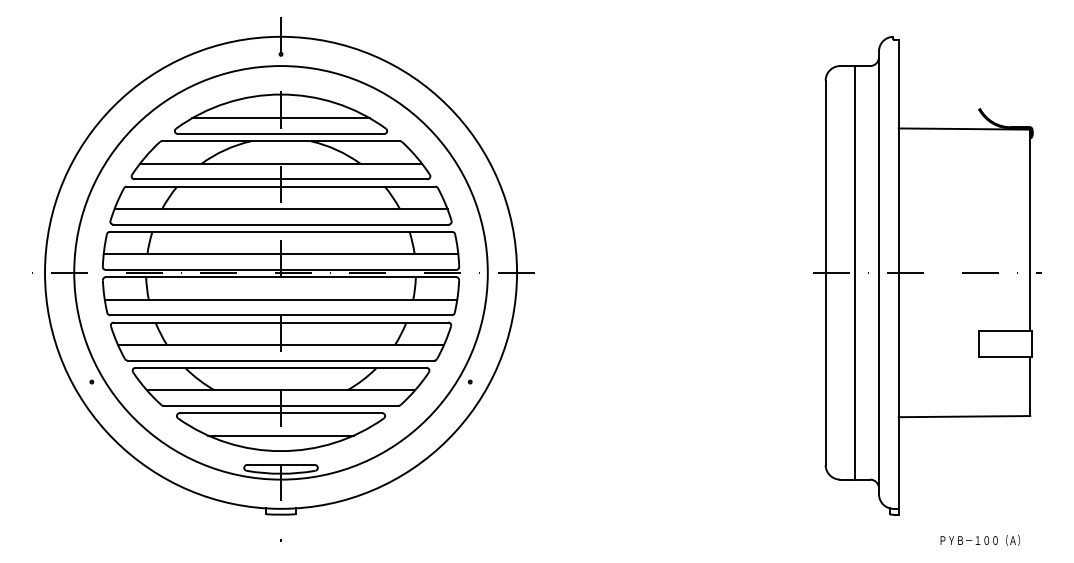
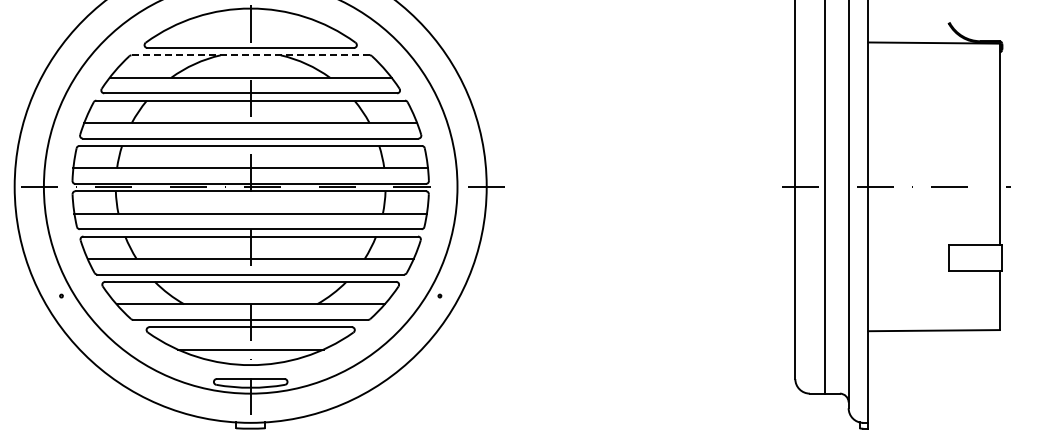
line: (280, 118) -> (250, 32), removed
line: (280, 141) -> (250, 55), solid -> dashed

